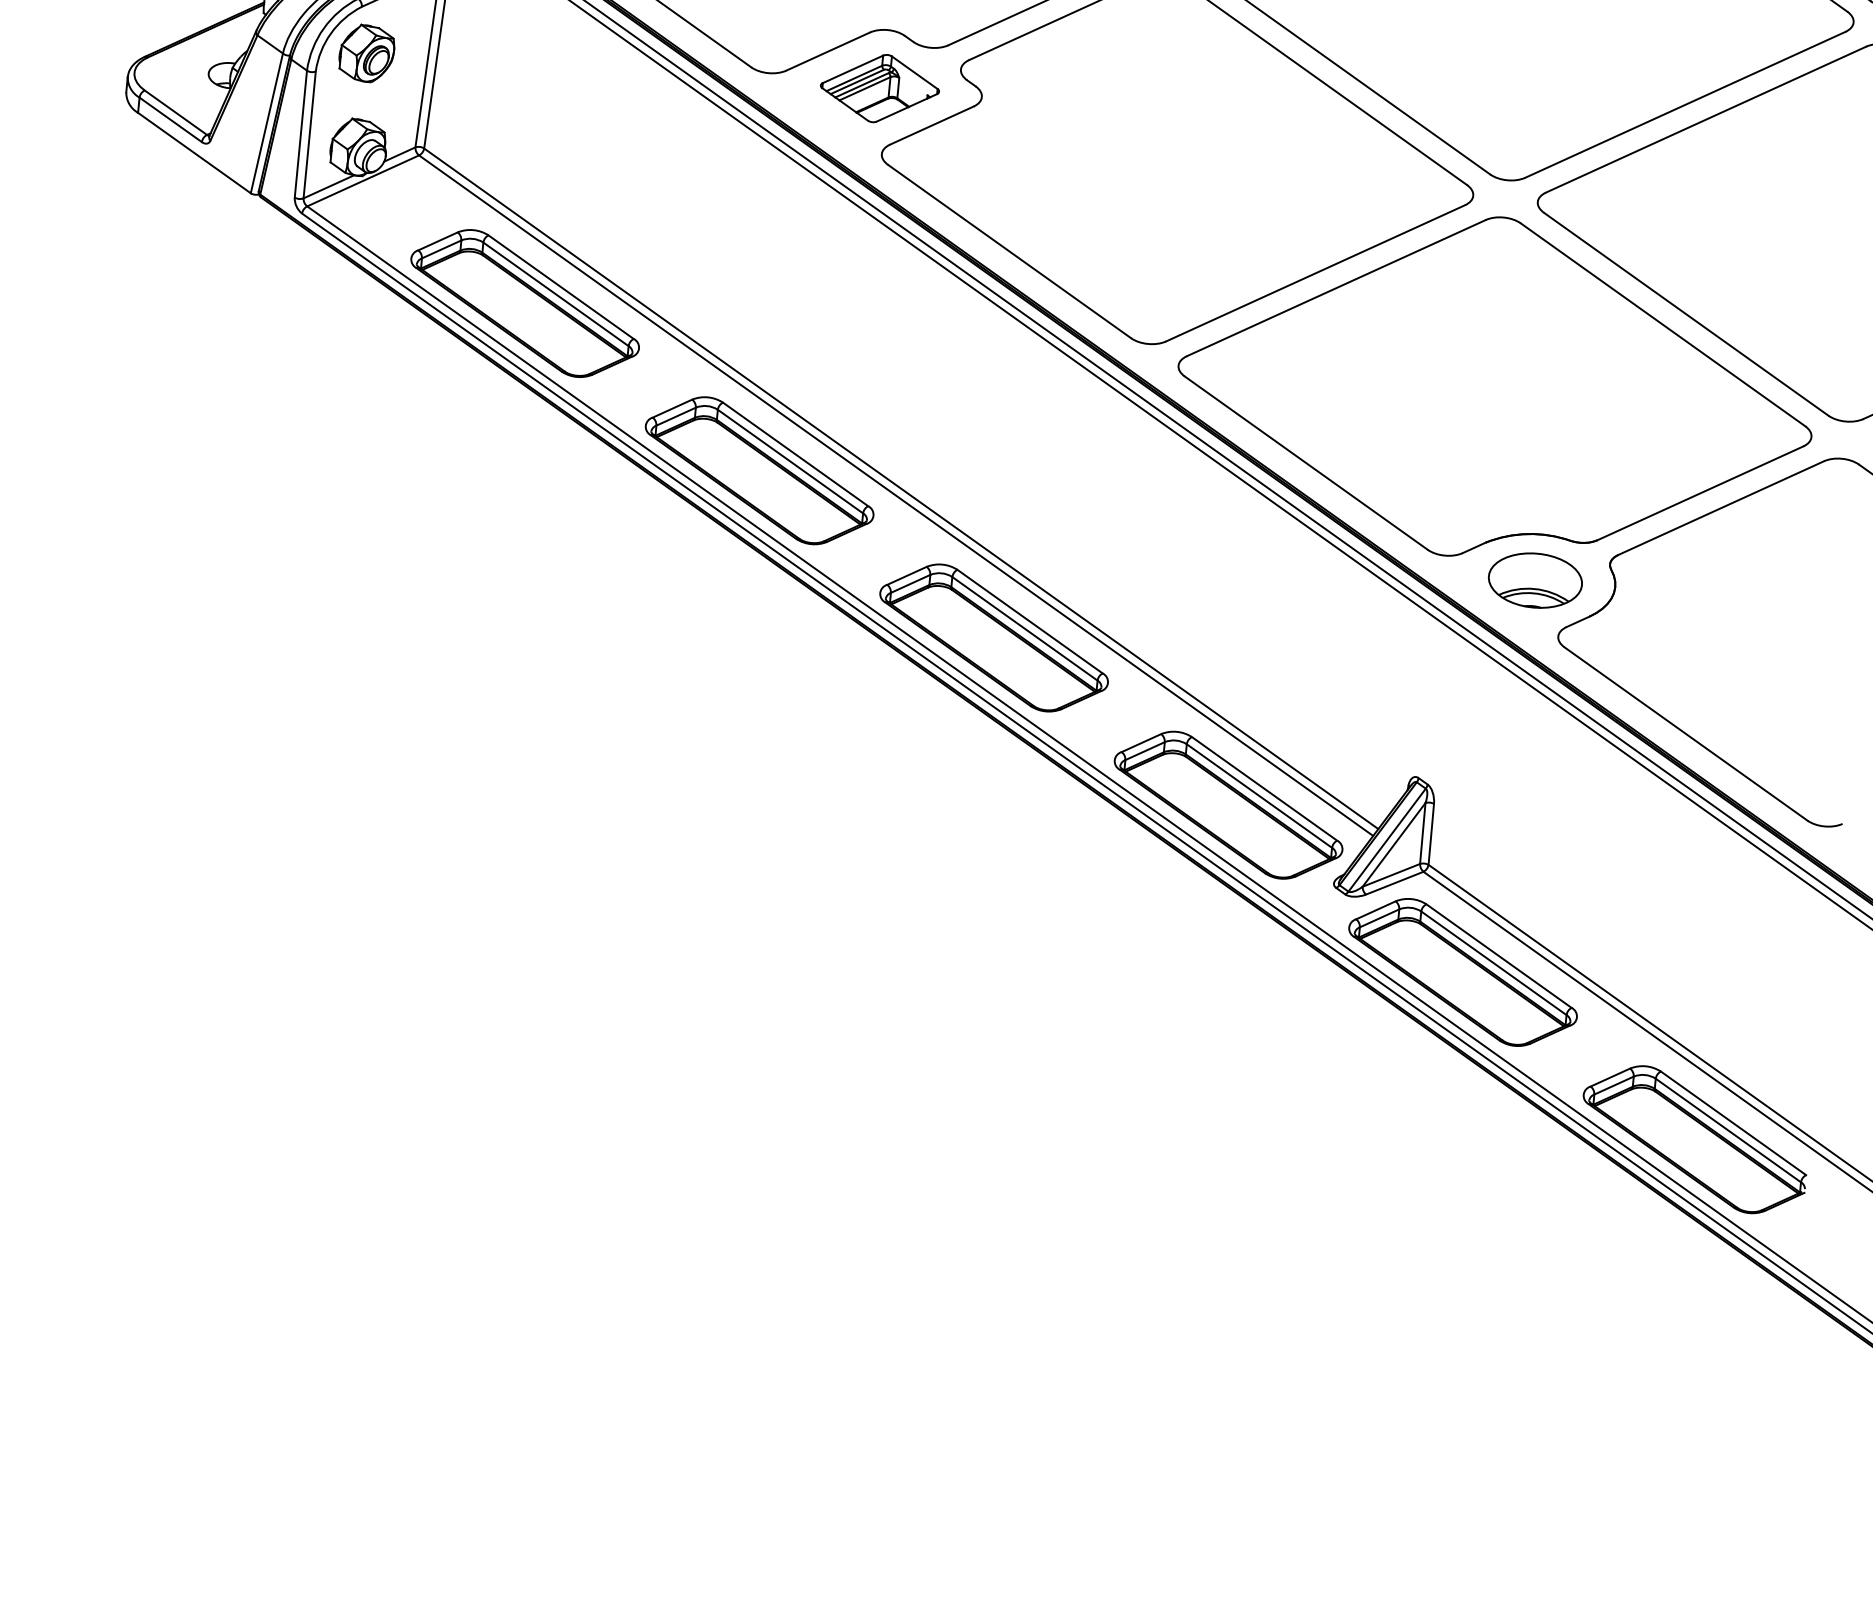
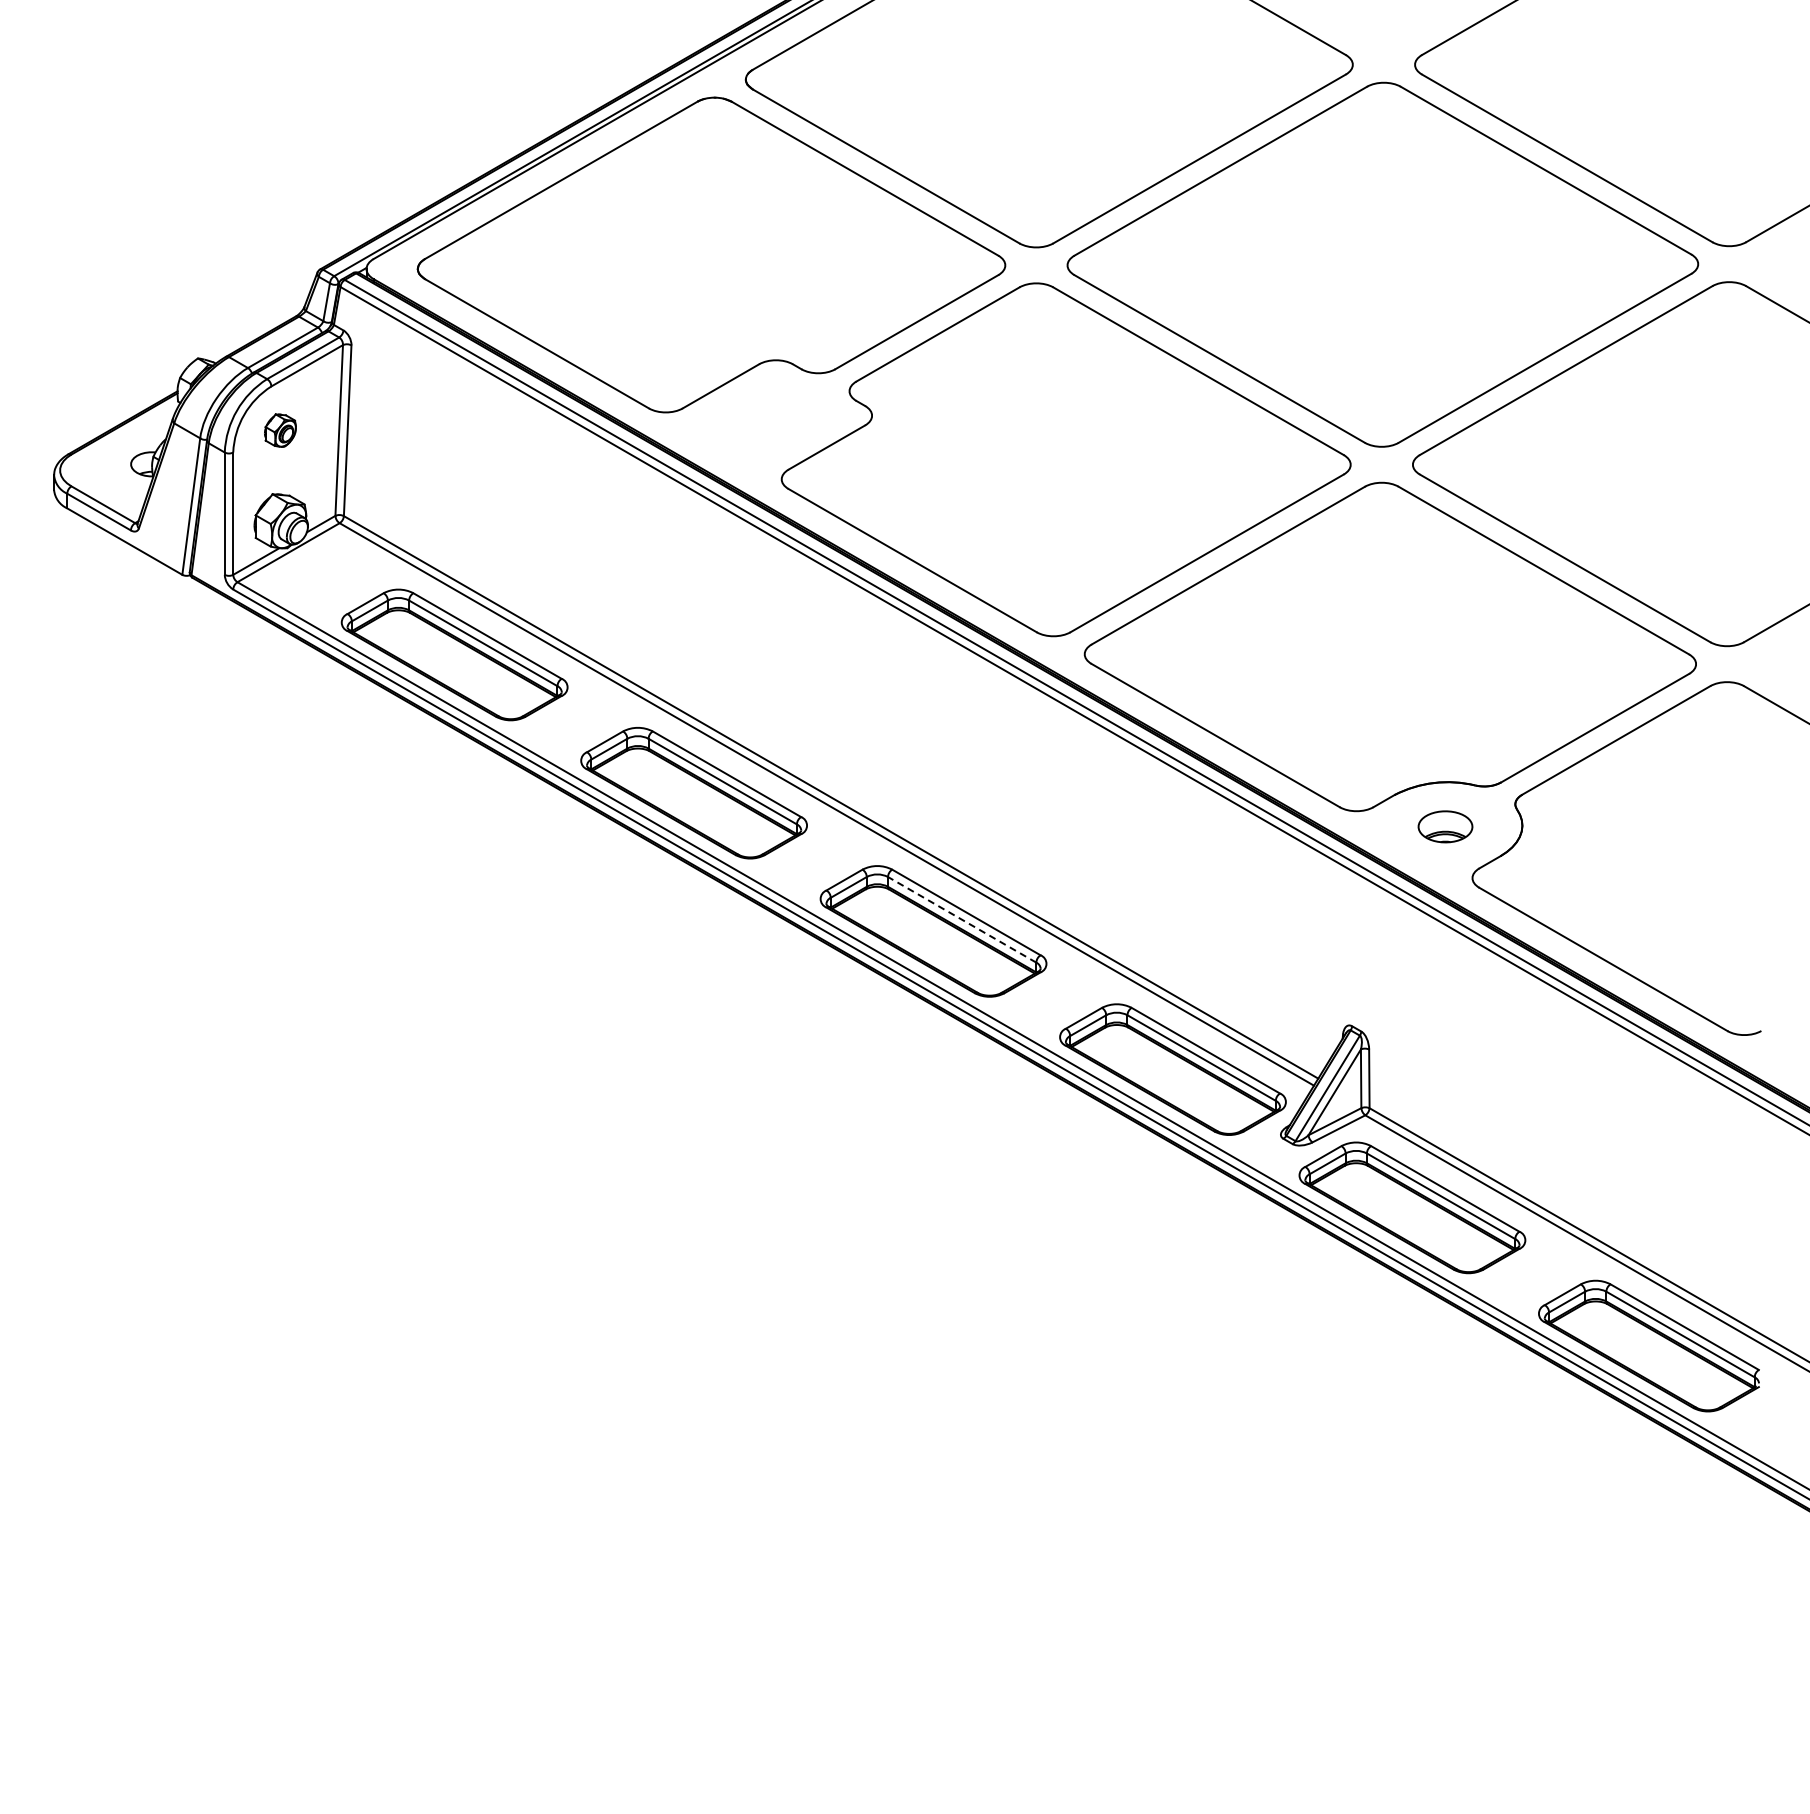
part: (366, 53) -> (280, 430), size x0.6
part: (879, 88) -> (773, 416), removed
part: (1535, 580) -> (1445, 826), size x0.6
line: (1025, 628) -> (962, 919), solid -> dashed

